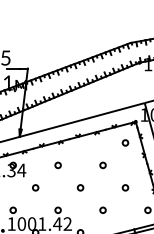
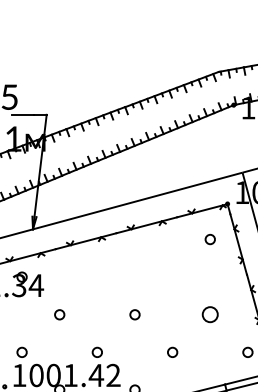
part: (57, 165) -> (96, 277), removed
part: (102, 165) -> (171, 277), removed
part: (125, 187) -> (210, 314), size x1.6

